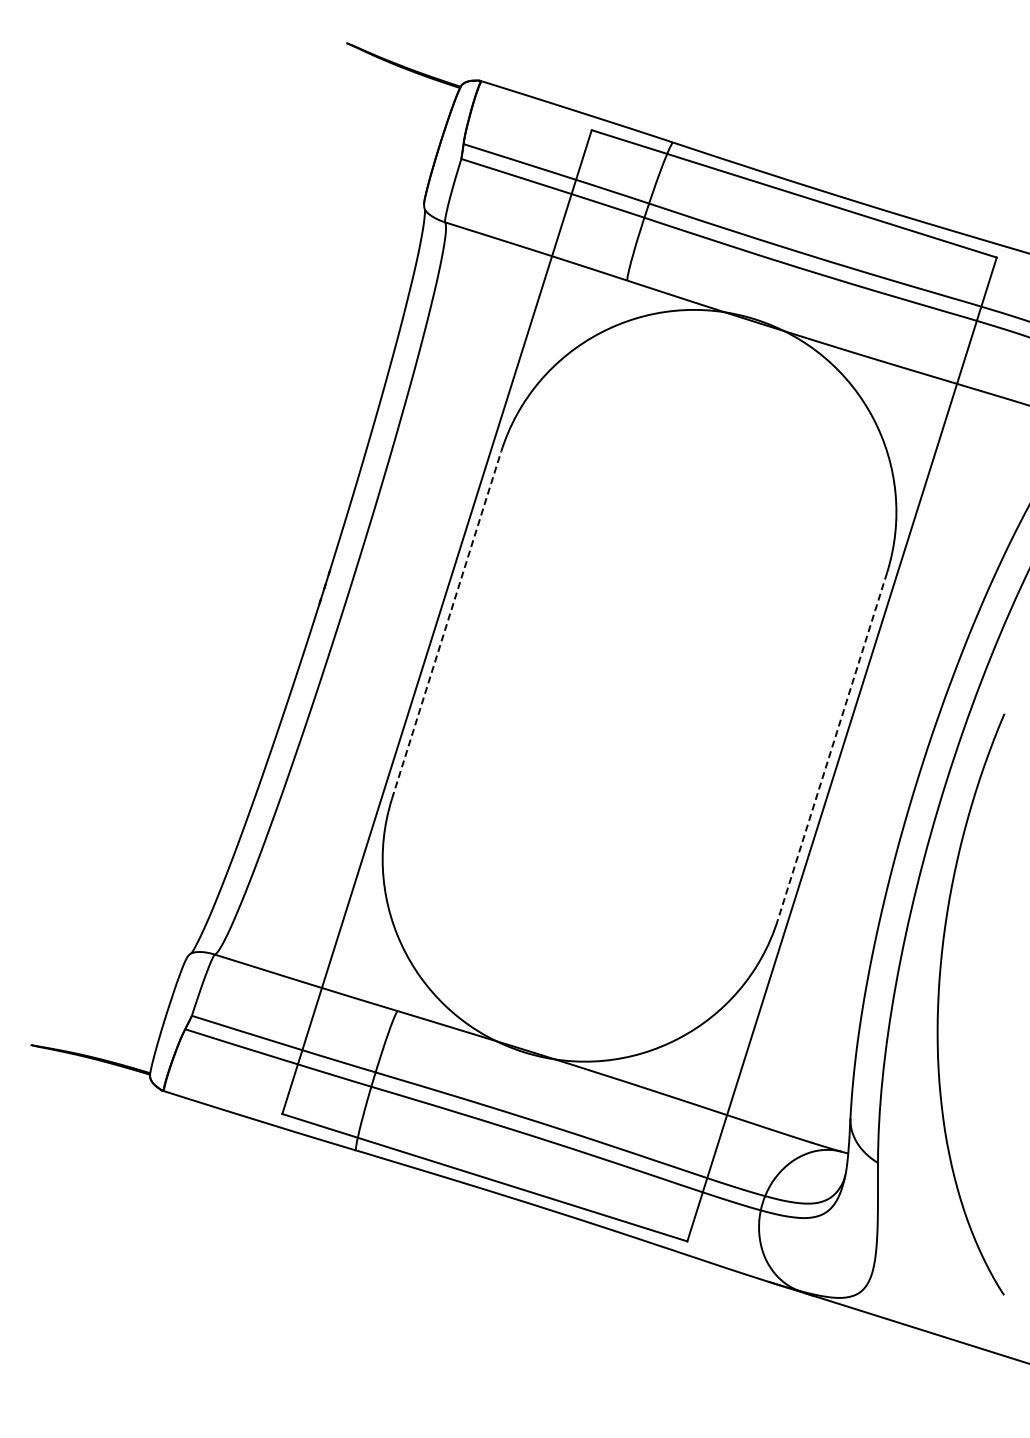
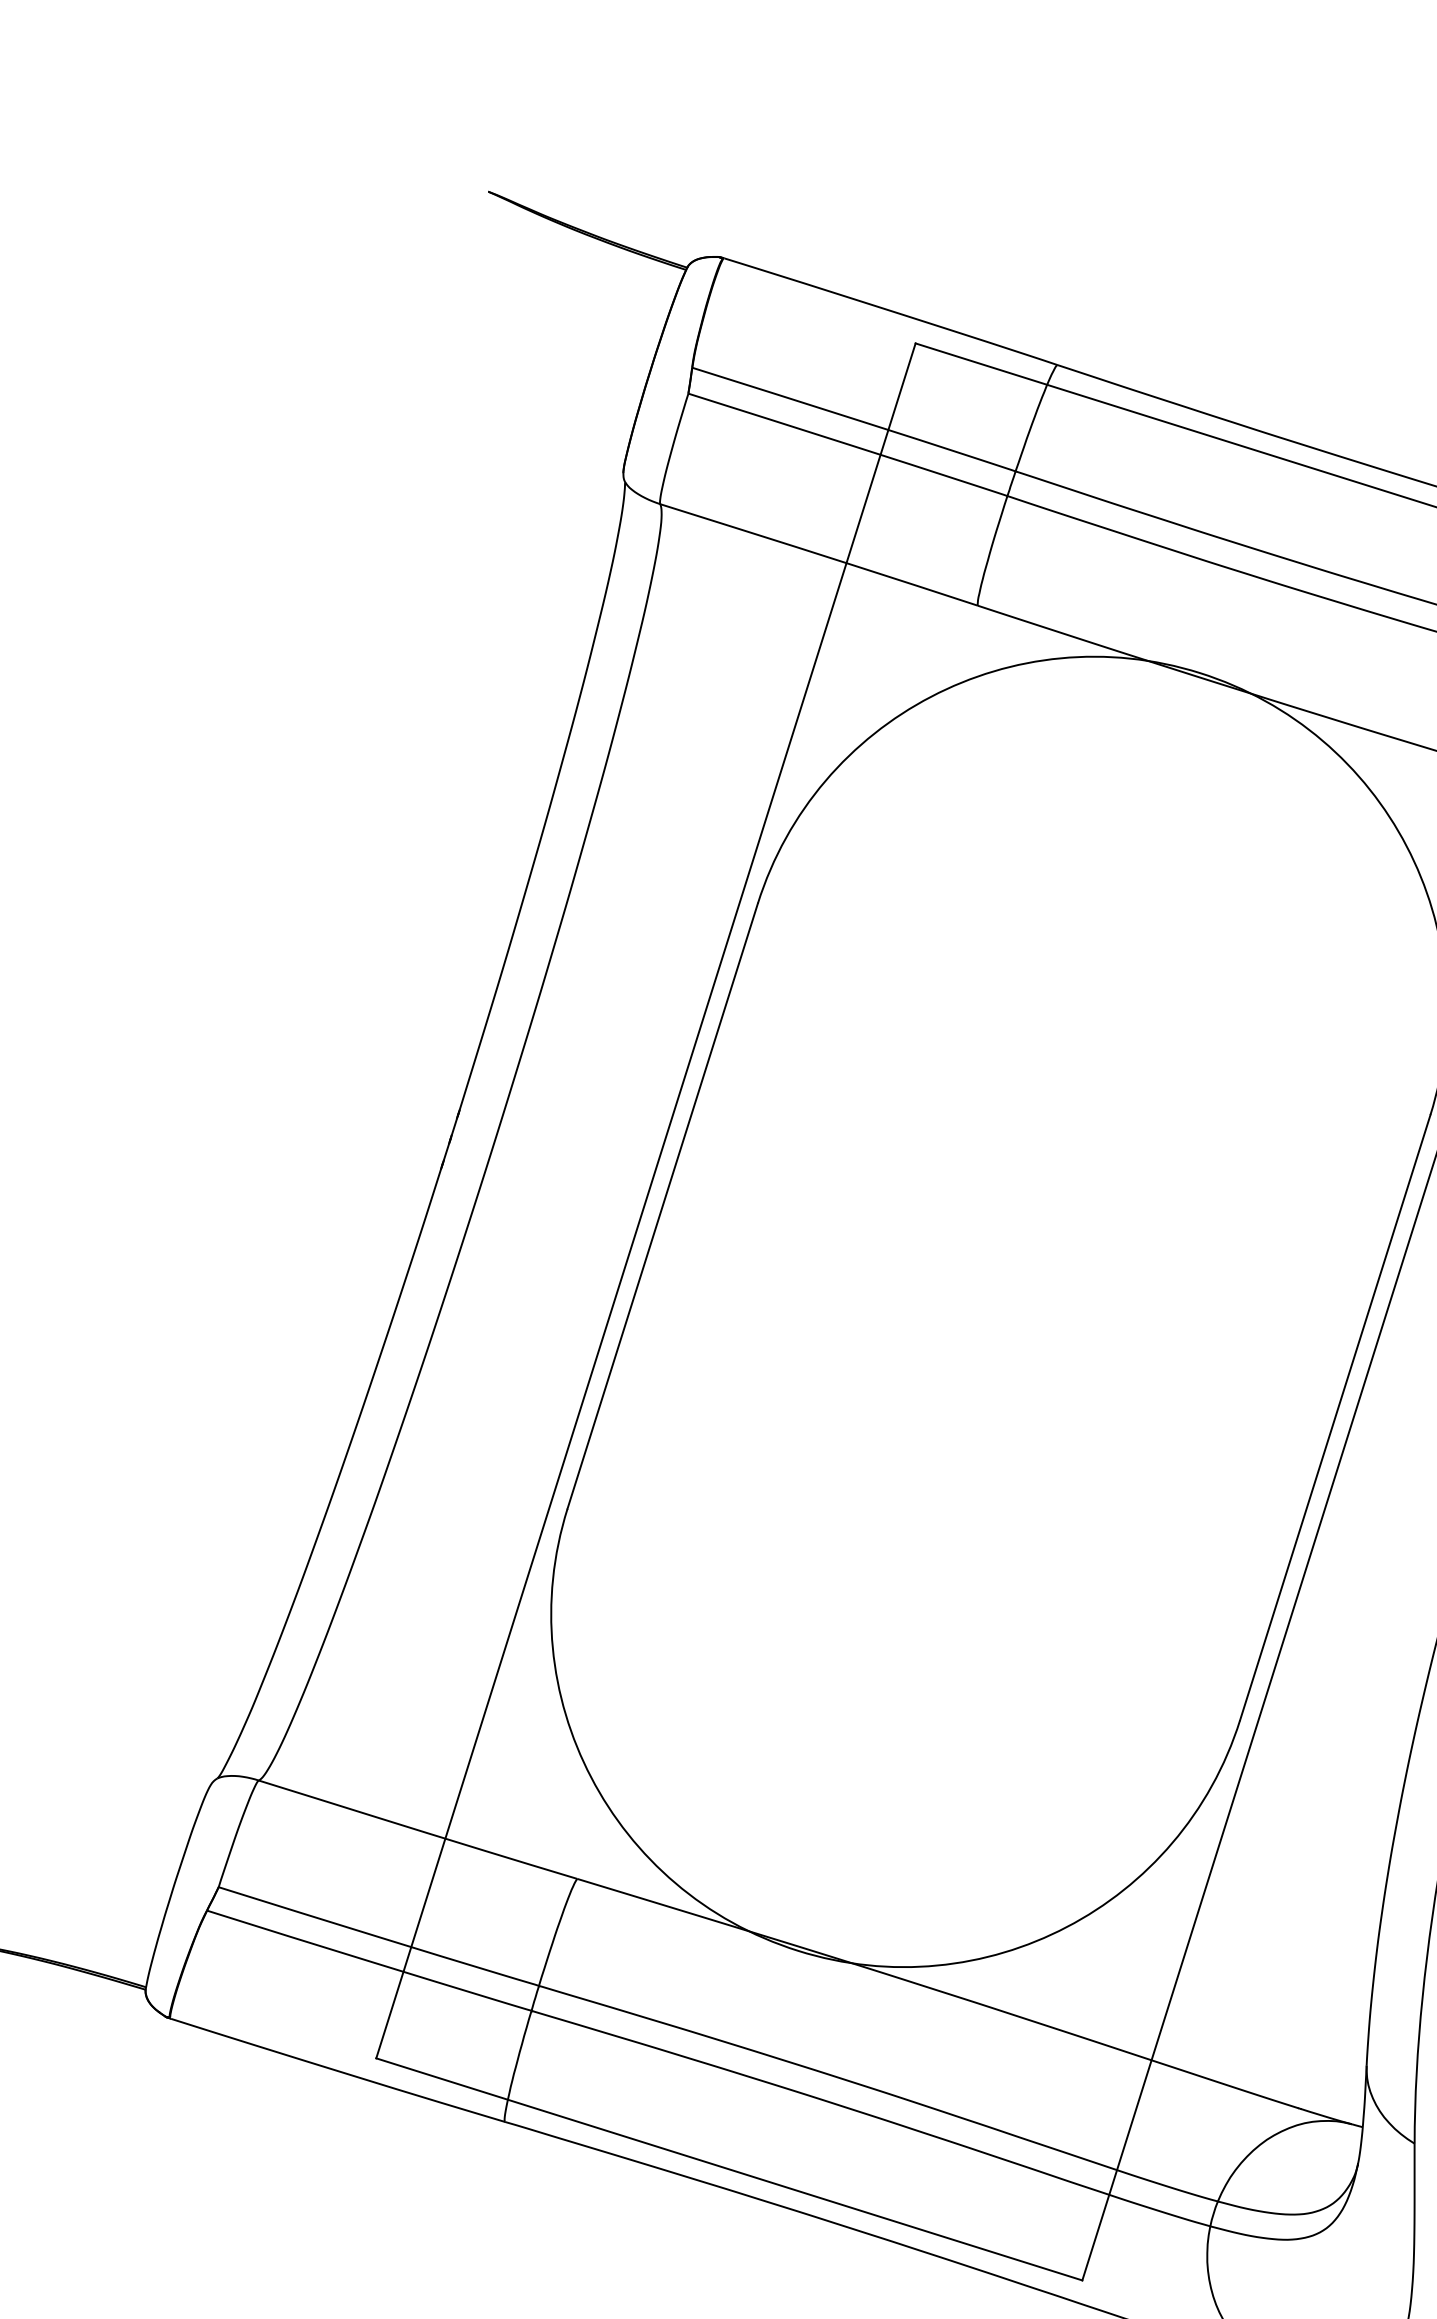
line: (446, 625) -> (662, 1206), dashed -> solid
line: (832, 746) -> (1335, 1417), dashed -> solid

